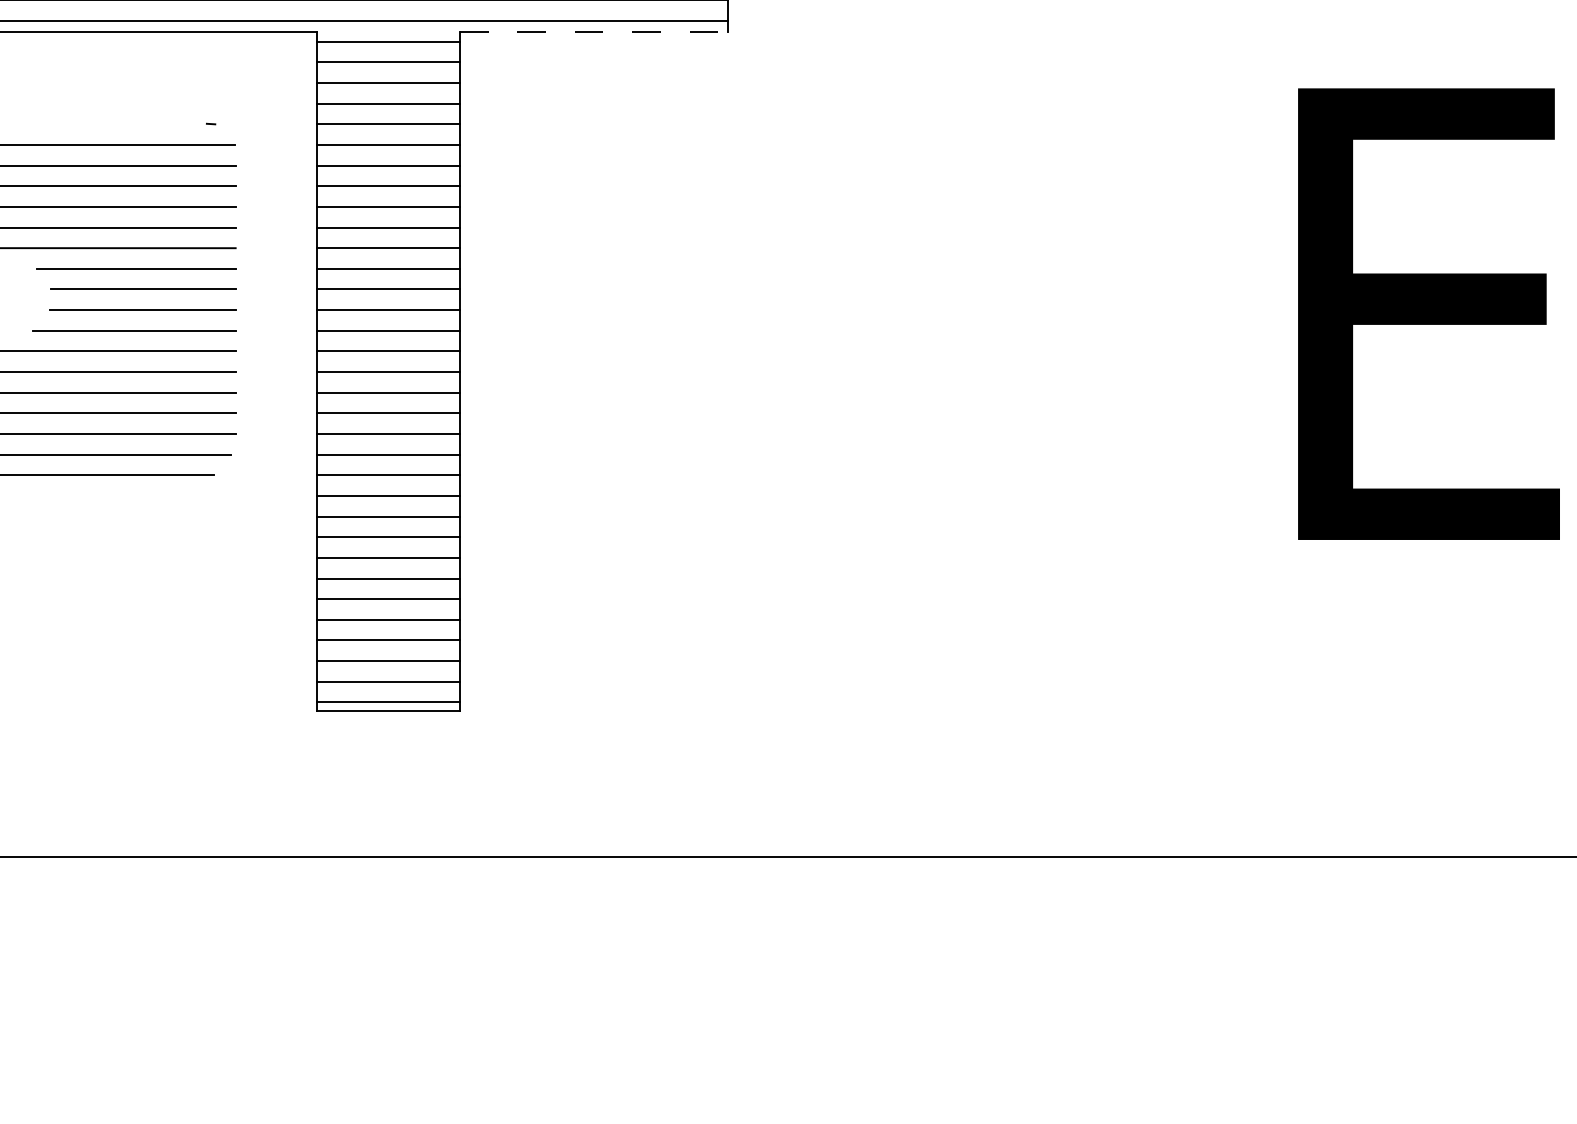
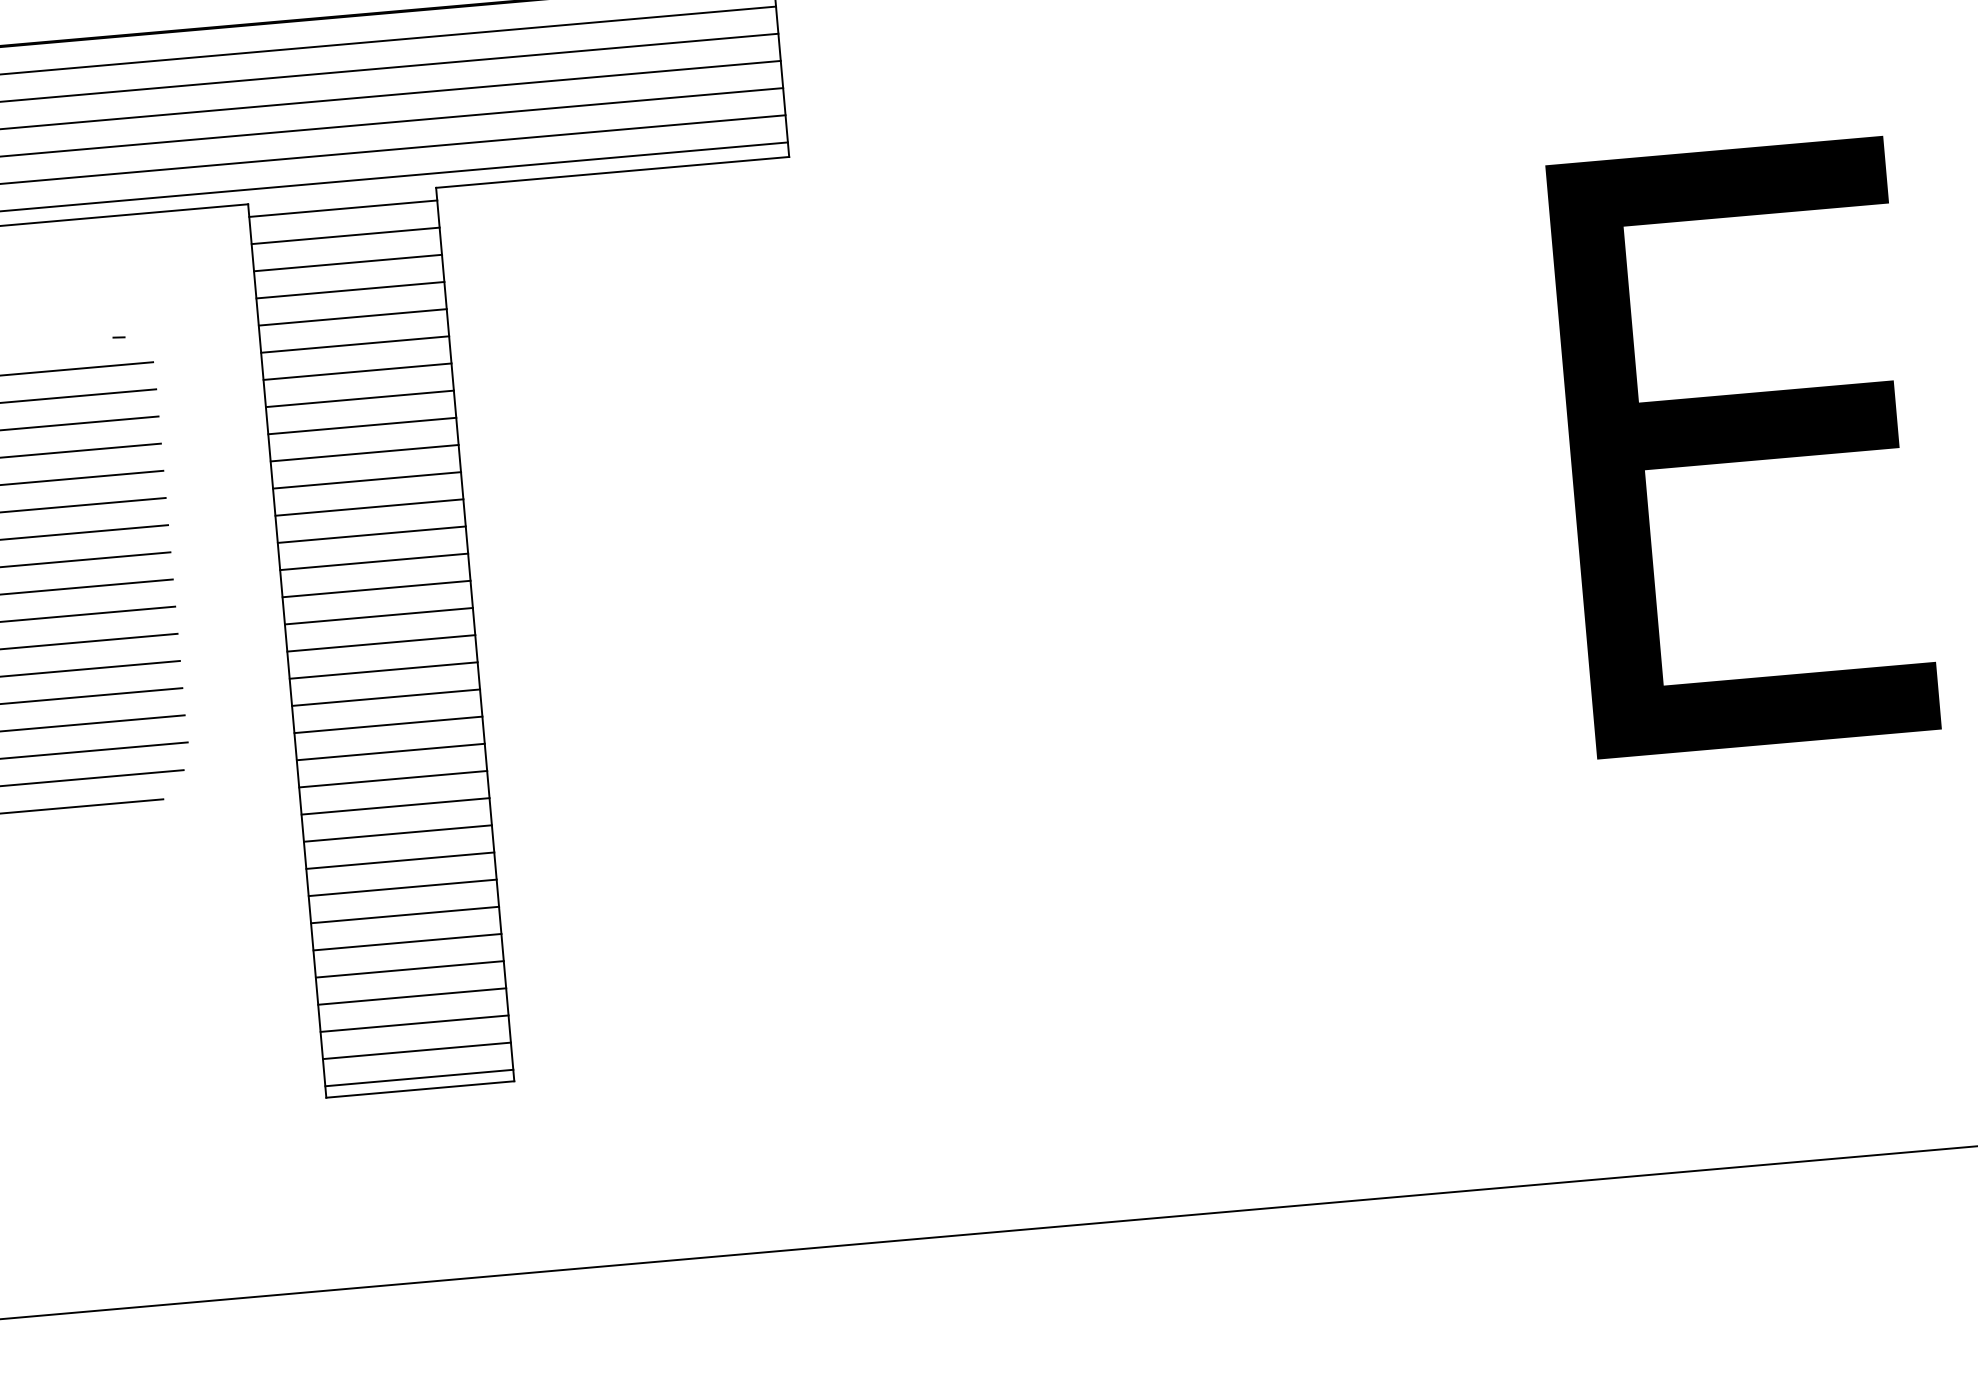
line: (594, 32) -> (613, 172), dashed -> solid

